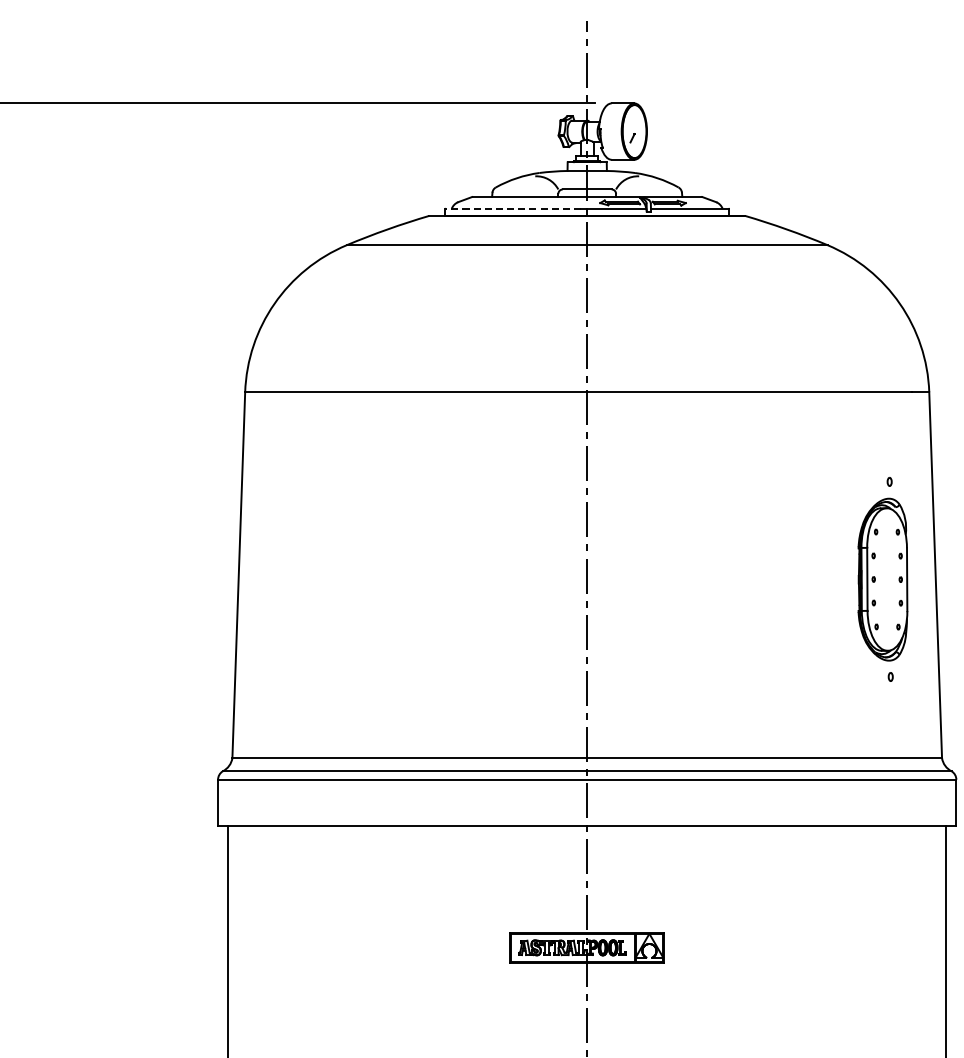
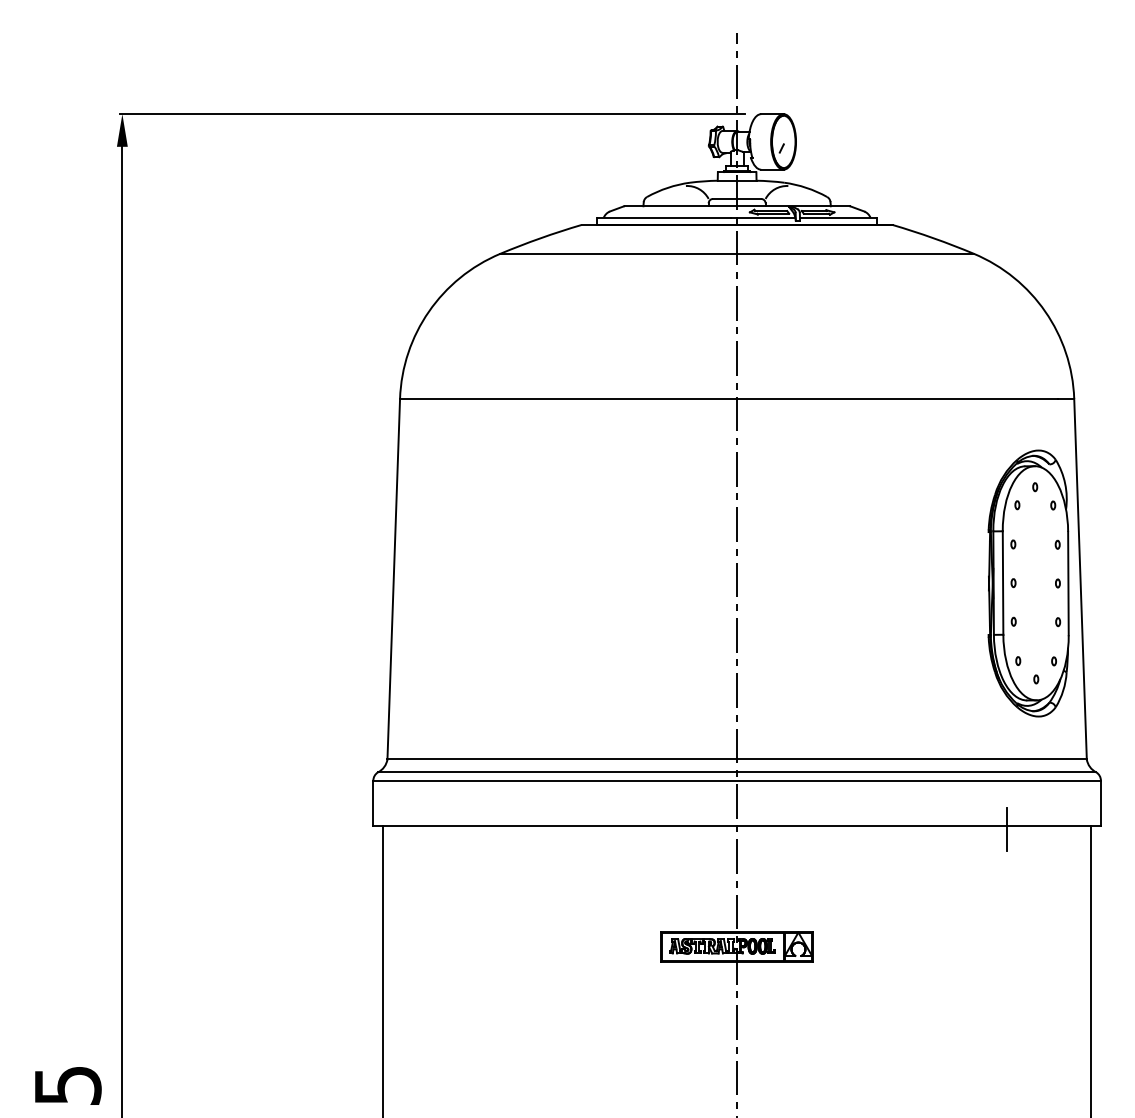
line: (513, 208) -> (664, 217), dashed -> solid
part: (882, 579) -> (1028, 583), size x1.67
line: (861, 829) -> (1007, 829), added

